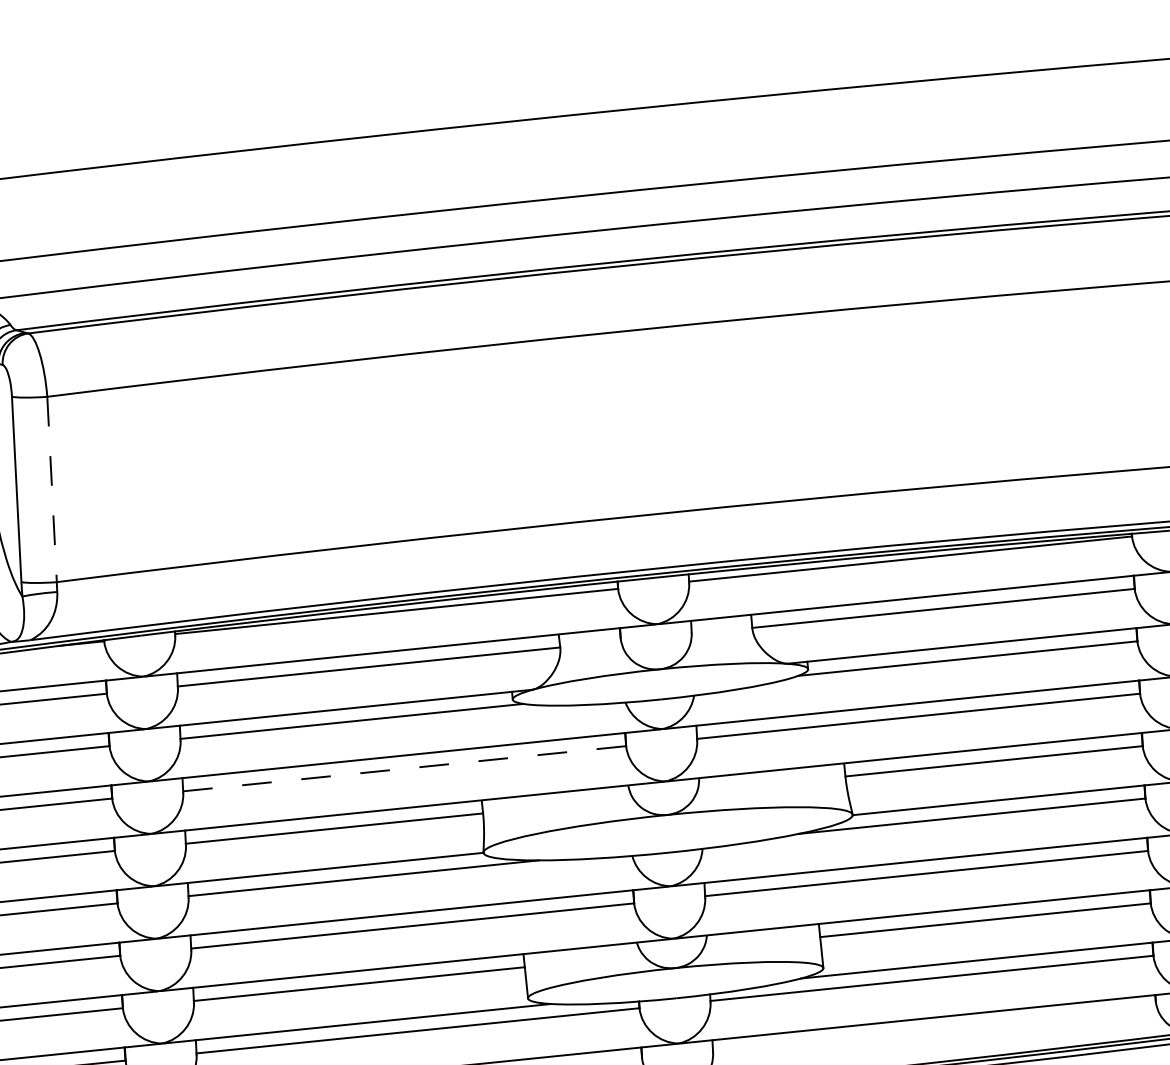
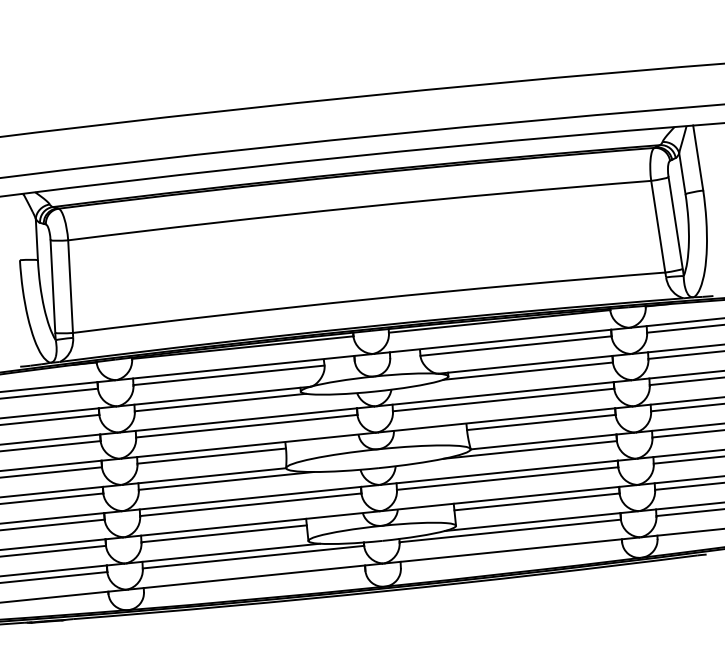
line: (51, 491) -> (70, 287), dashed -> solid
line: (404, 769) -> (246, 426), dashed -> solid

